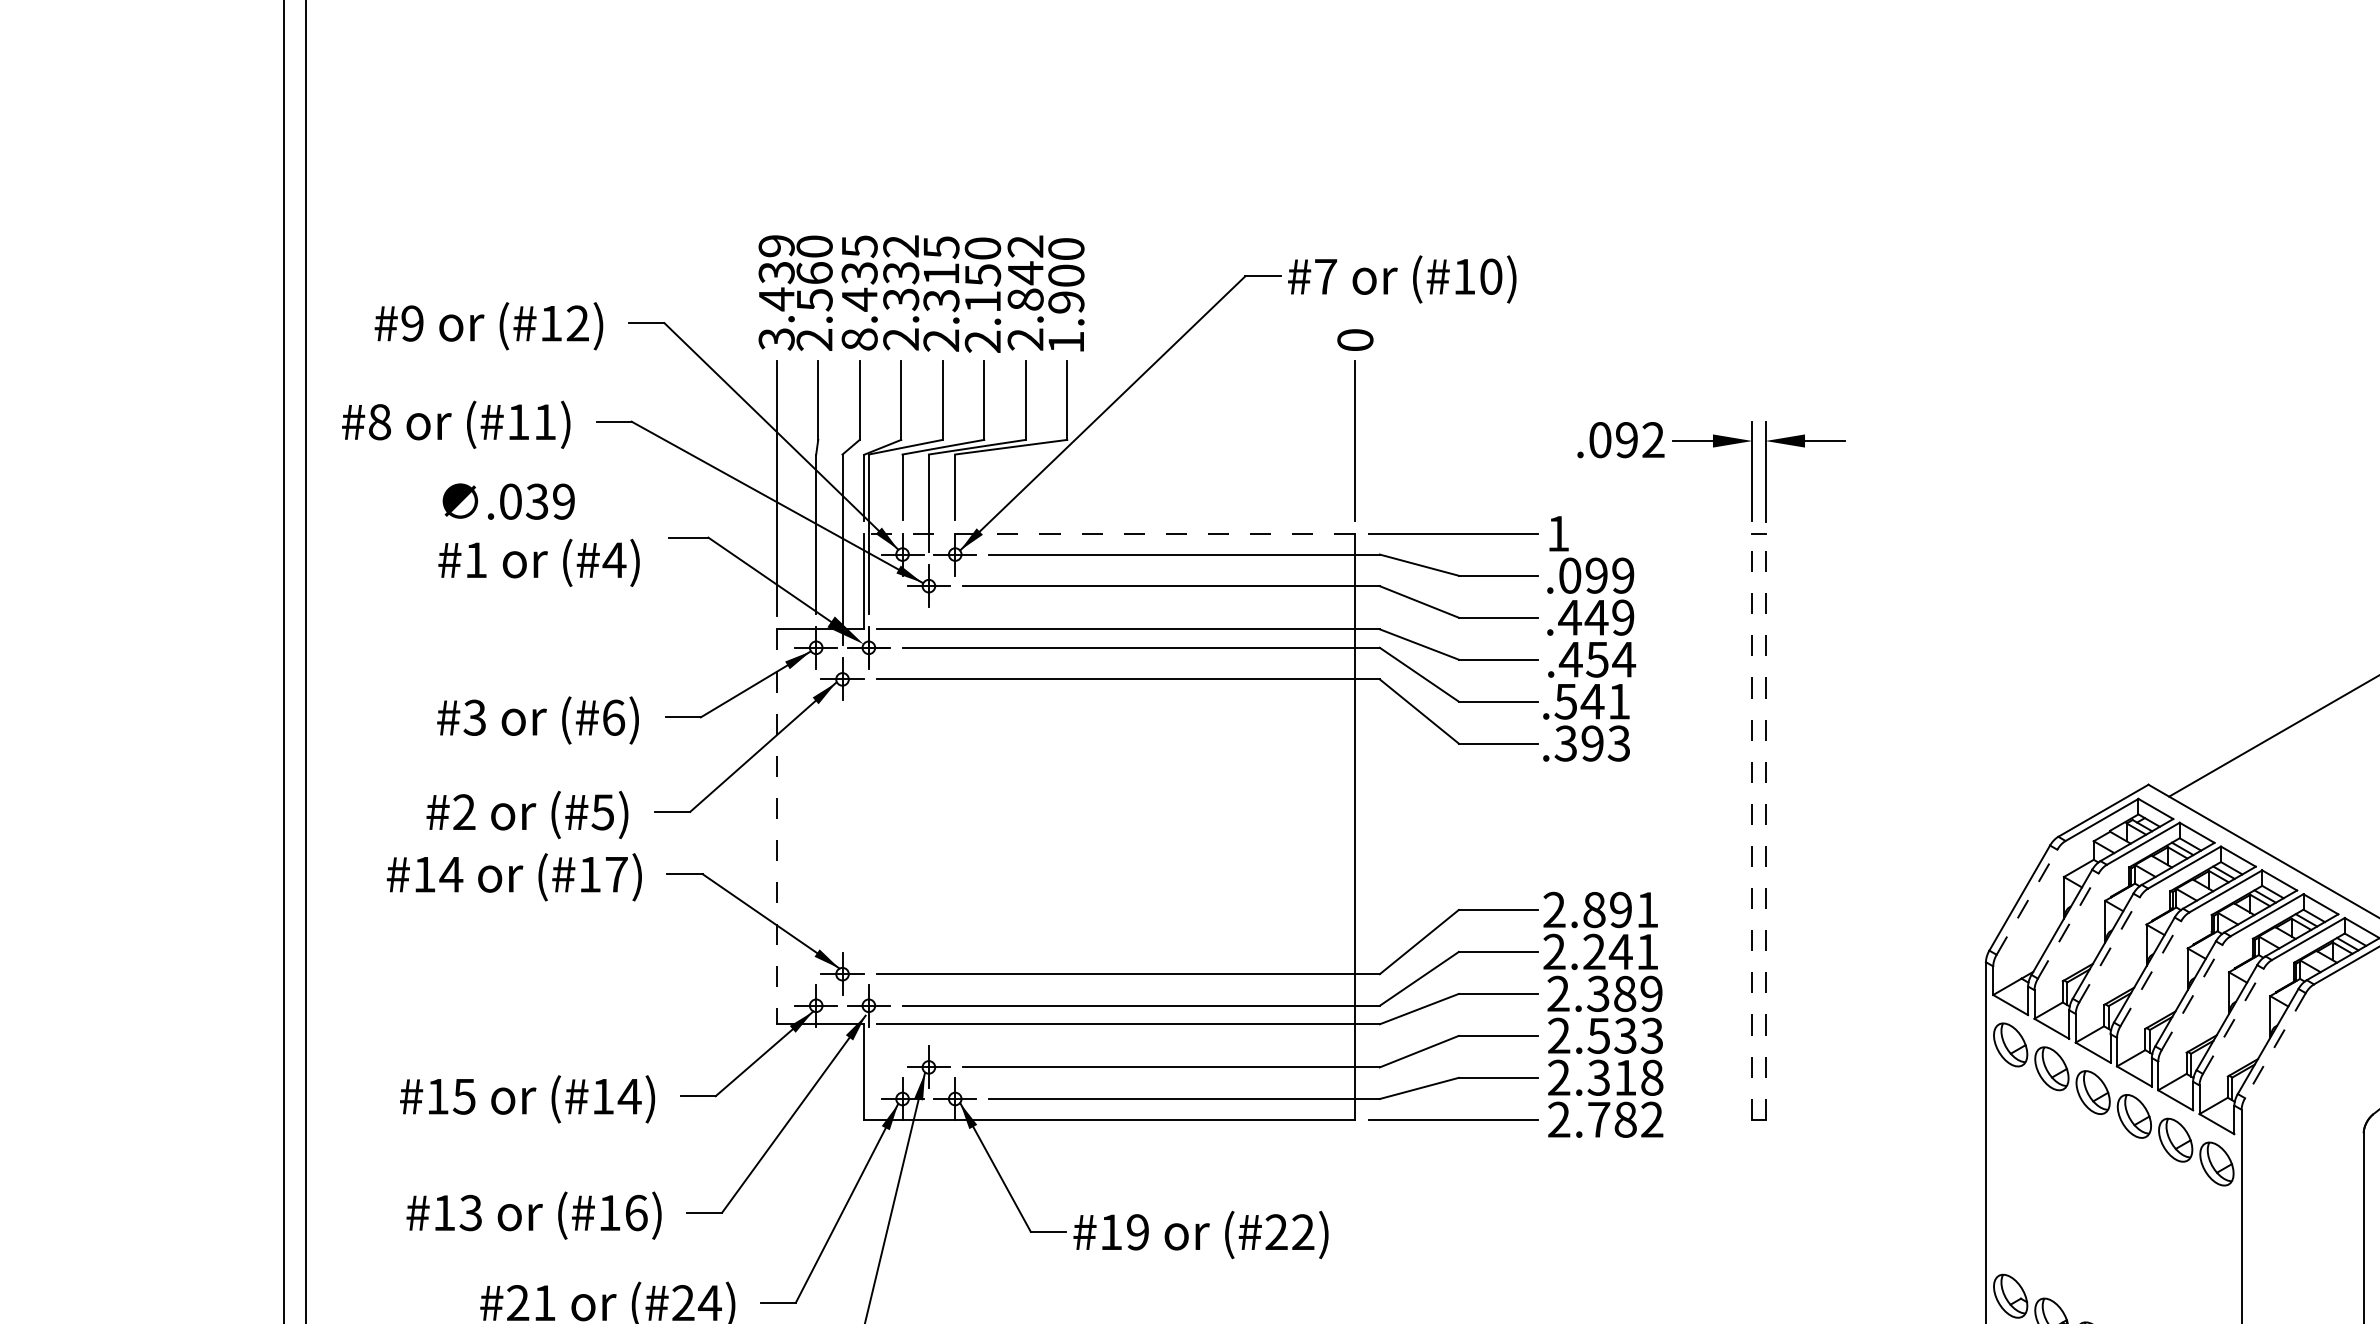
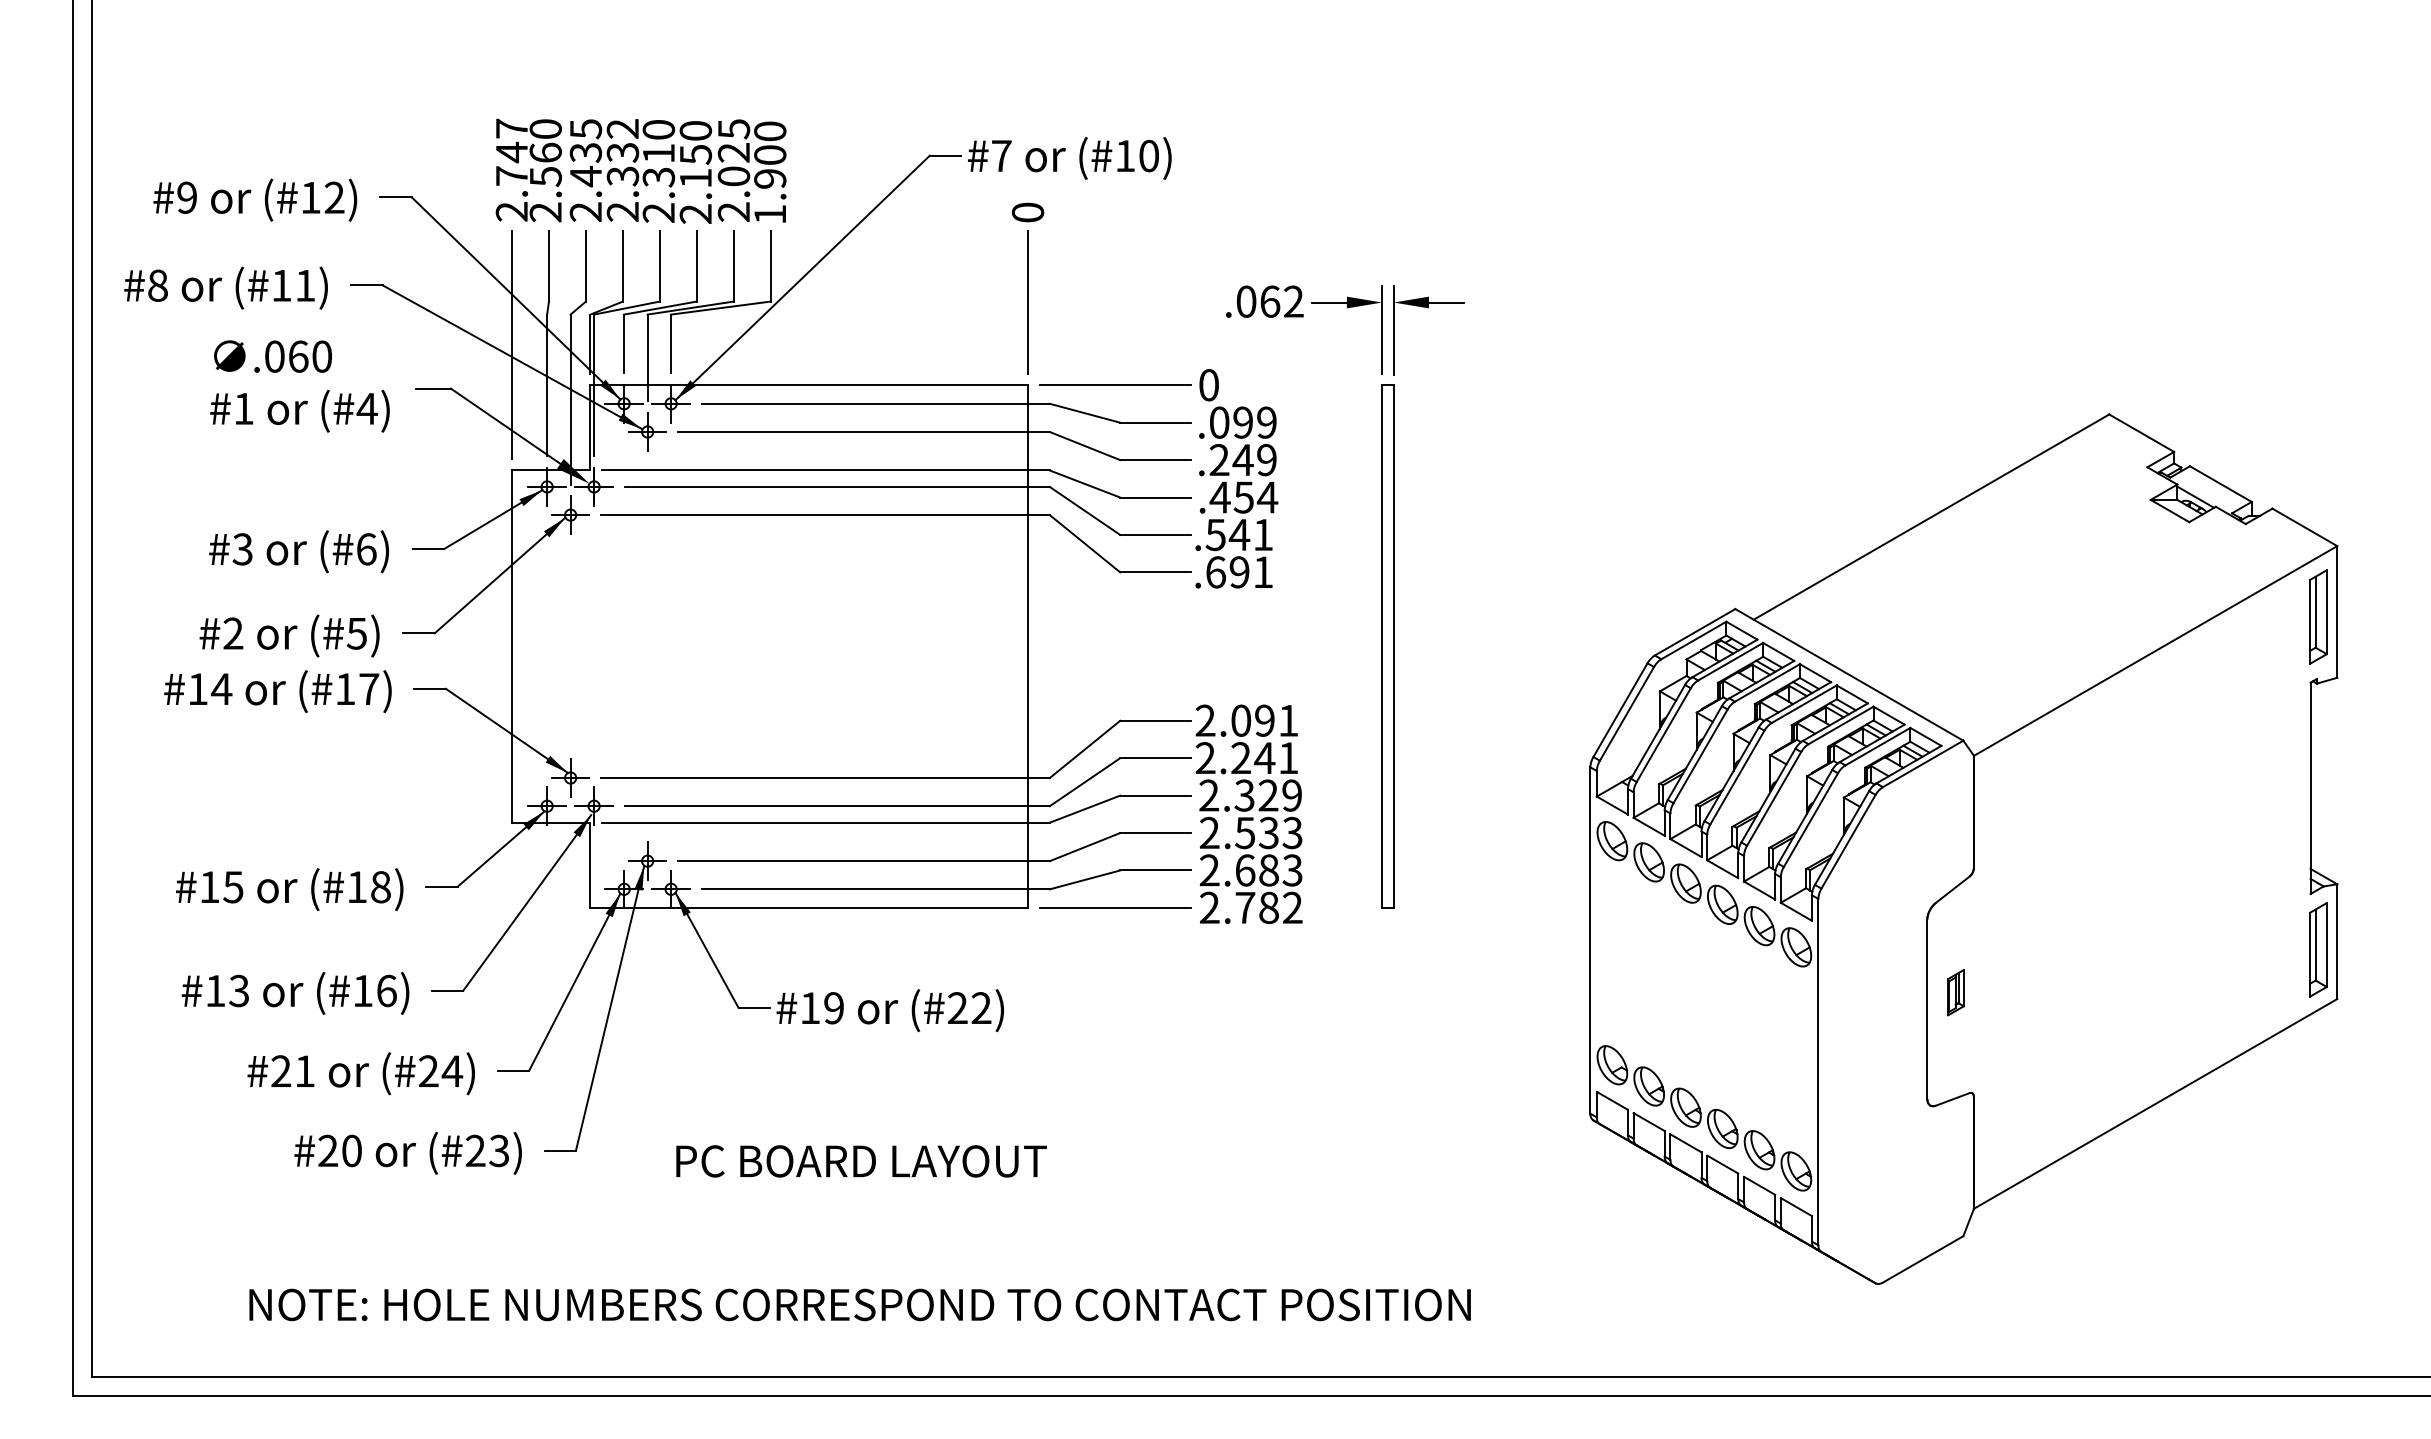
text: (941, 248) -> (658, 130), 2.315 -> 2.310
text: (1025, 272) -> (733, 152), 2.842 -> 2.025
text: (776, 291) -> (511, 169), 3.439 -> 2.747
text: (859, 338) -> (585, 211), 8.435 -> 2.435
text: (1627, 439) -> (1270, 301), .092 -> .062
text: (550, 501) -> (310, 356), .039 -> .060
line: (1109, 534) -> (808, 385), dashed -> solid
text: (1557, 534) -> (1208, 385), 1 -> 0
text: (1570, 617) -> (1219, 459), .449 -> .249
text: (1591, 743) -> (1238, 572), .393 -> .691
line: (1752, 826) -> (1382, 646), dashed -> solid
line: (1765, 826) -> (1393, 646), dashed -> solid
line: (776, 827) -> (511, 647), dashed -> solid
line: (2027, 901) -> (1627, 713), dashed -> solid
text: (1594, 909) -> (1241, 720), 2.891 -> 2.091
line: (2069, 925) -> (1664, 734), dashed -> solid
line: (2109, 948) -> (1700, 755), dashed -> solid
line: (2150, 973) -> (1737, 777), dashed -> solid
text: (1625, 993) -> (1268, 795), 2.389 -> 2.329
line: (2192, 997) -> (1774, 798), dashed -> solid
line: (2233, 1020) -> (1811, 819), dashed -> solid
line: (2275, 1046) -> (1848, 842), dashed -> solid
text: (1625, 1077) -> (1268, 870), 2.318 -> 2.683
text: (629, 1096) -> (380, 887), (#14) -> (#18)

